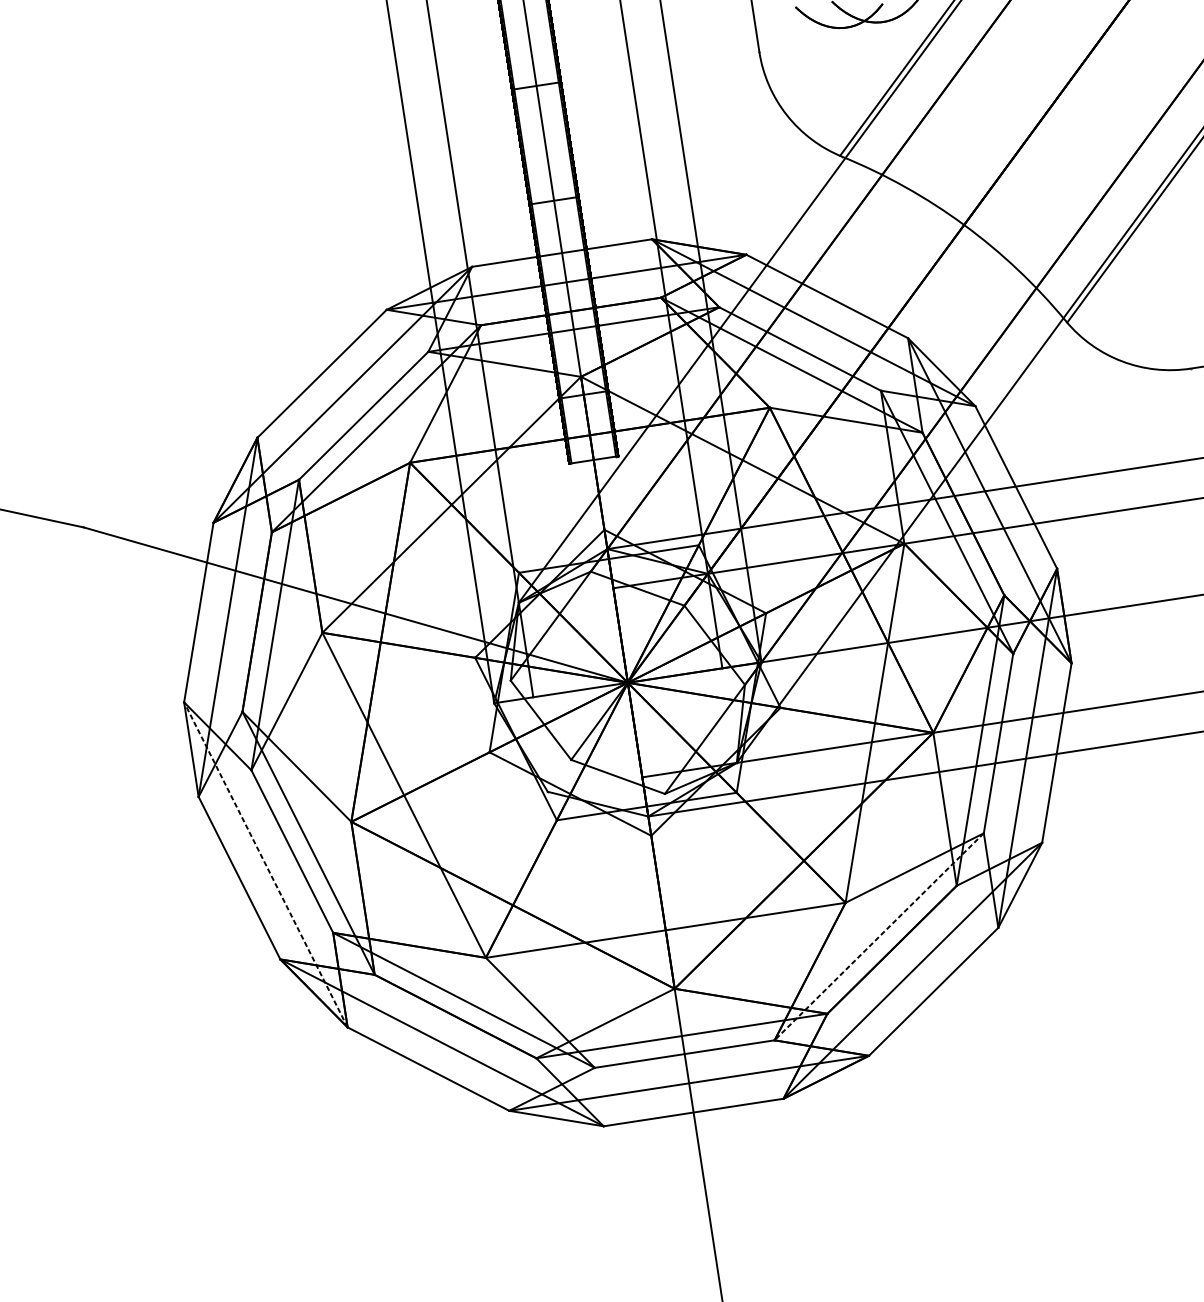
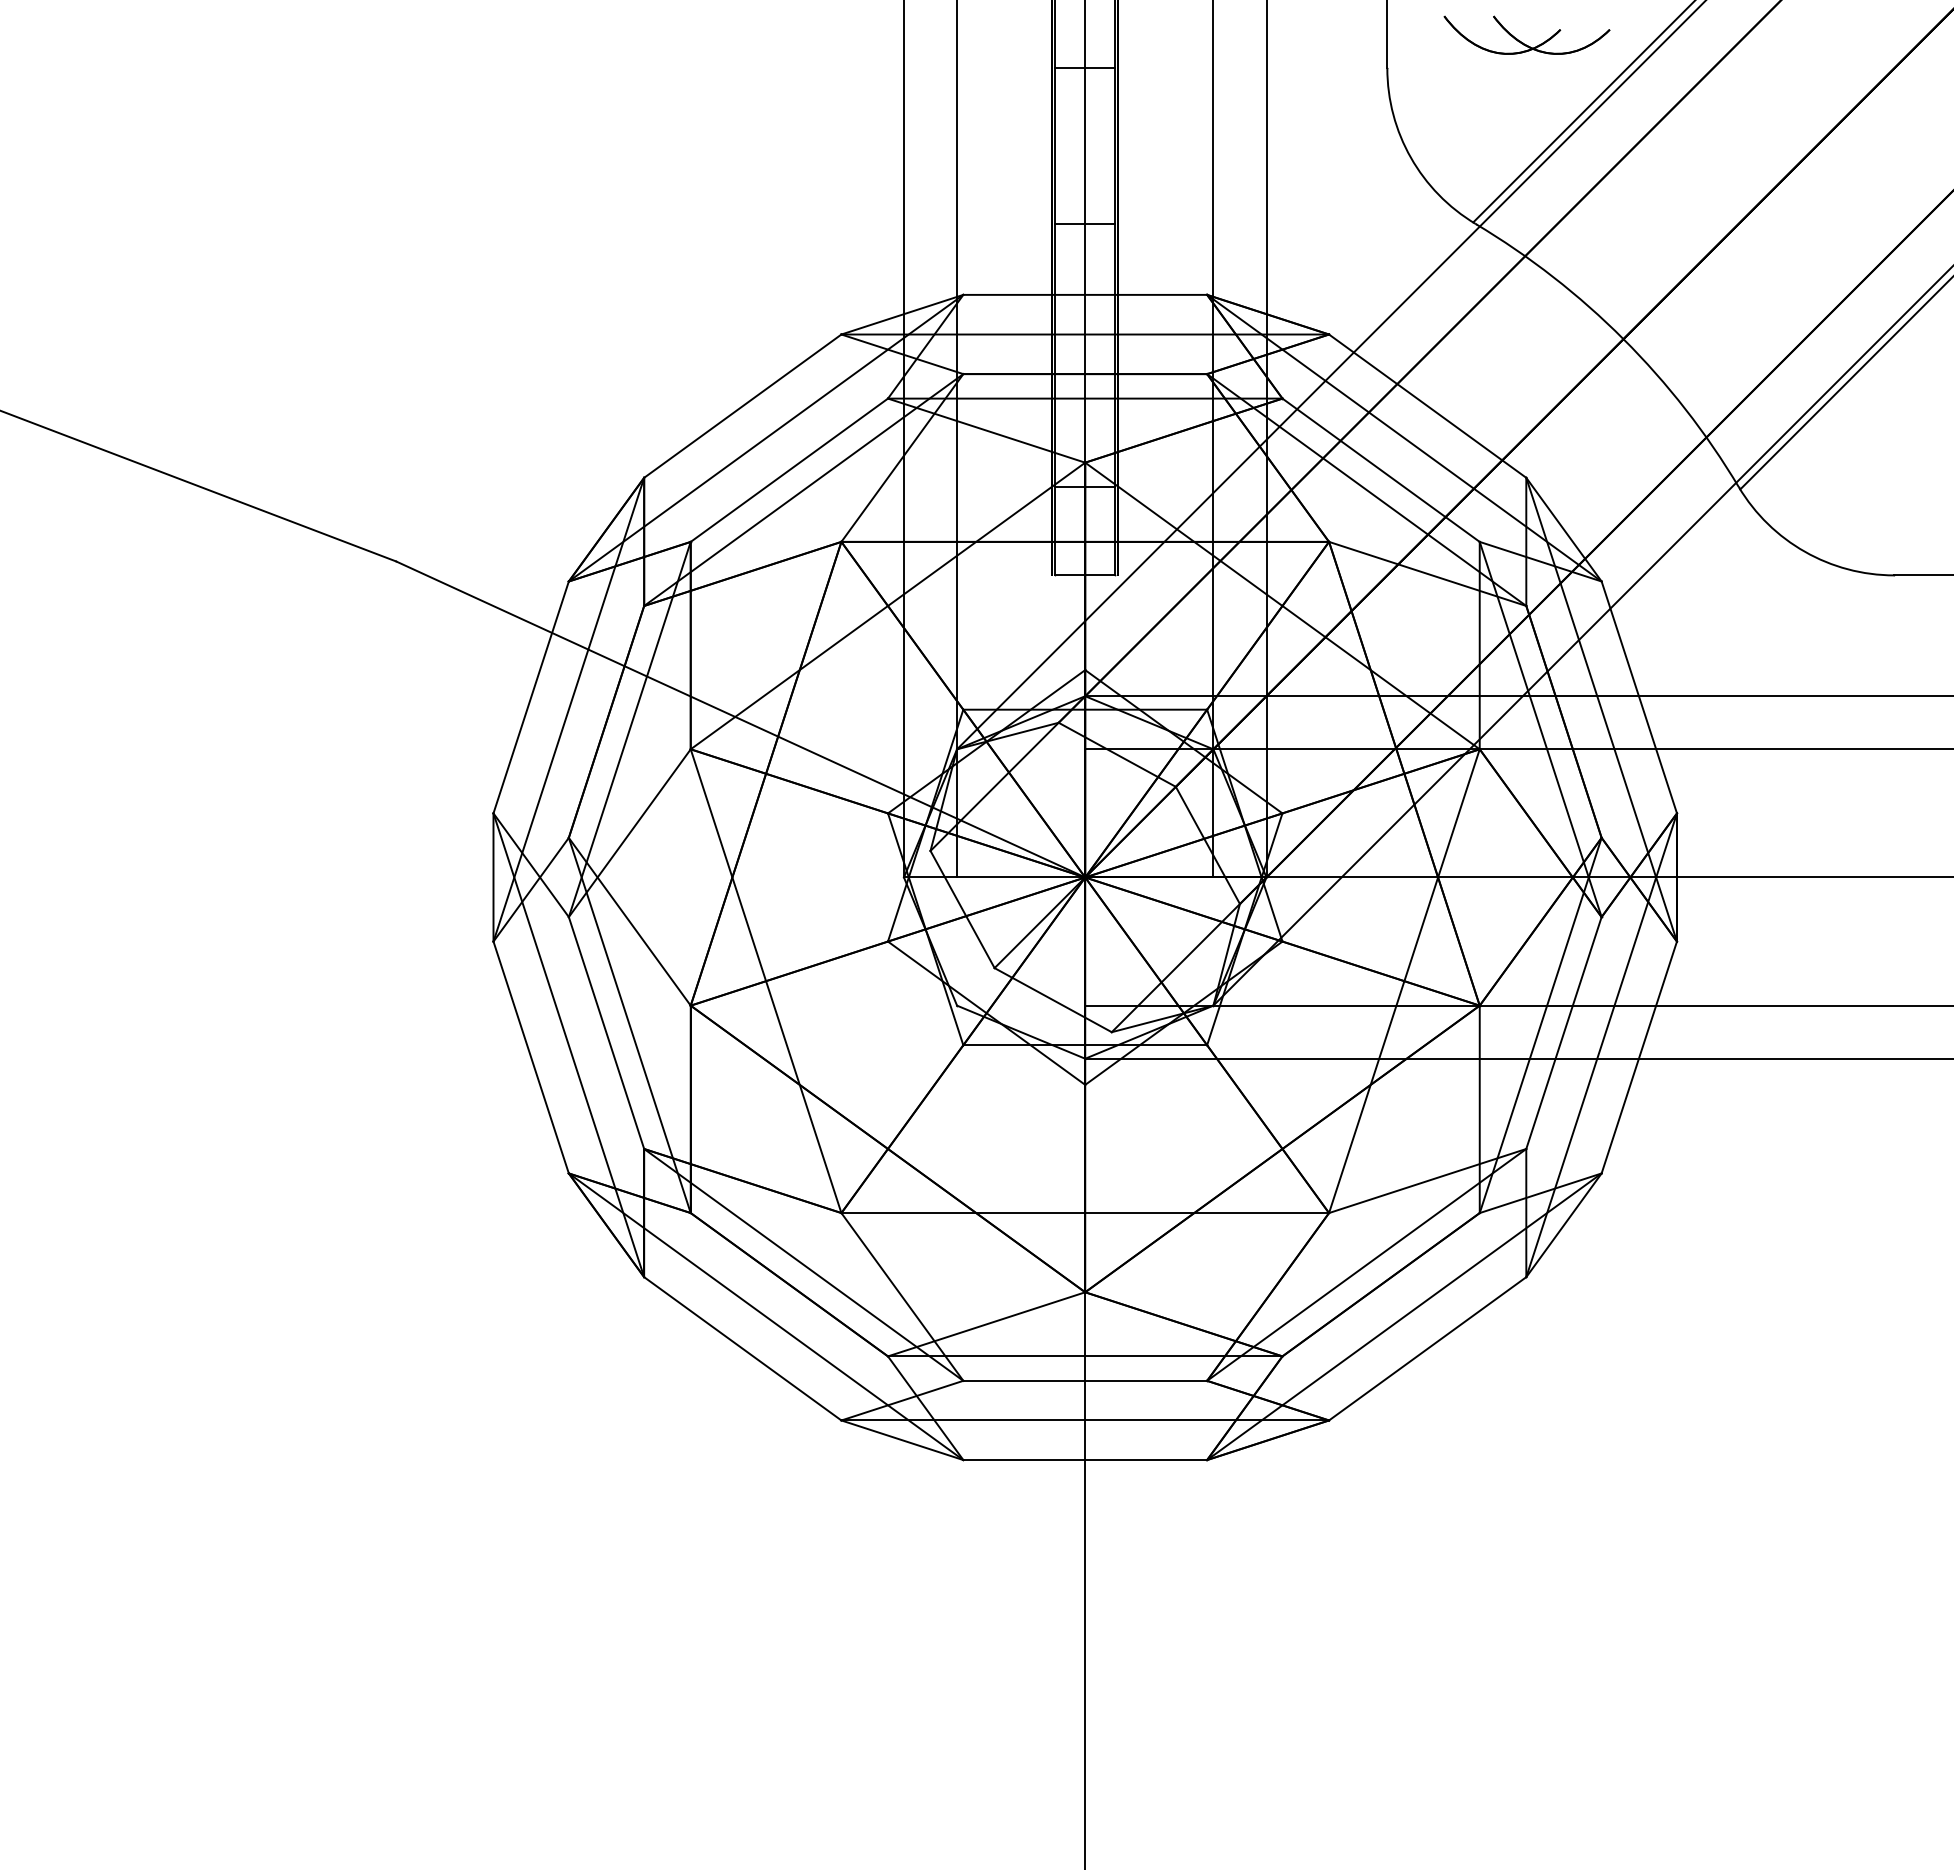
line: (265, 865) -> (568, 1045), dashed -> solid
line: (879, 937) -> (1366, 1265), dashed -> solid

